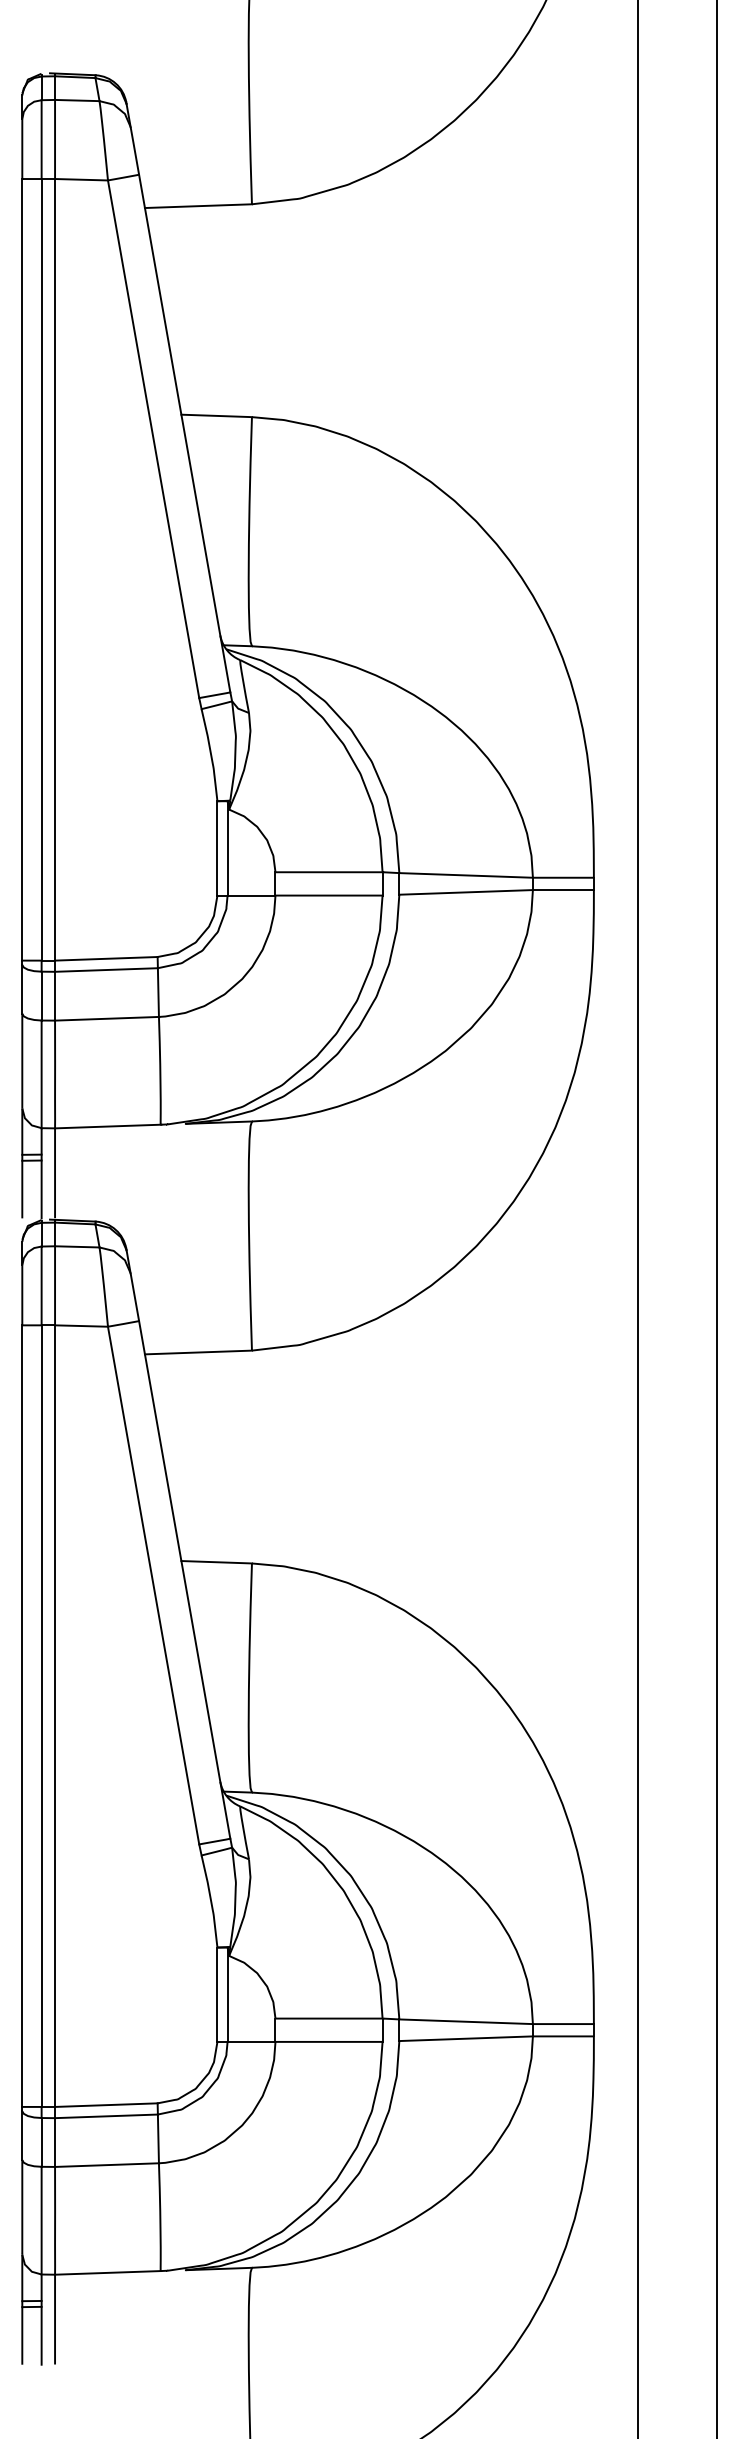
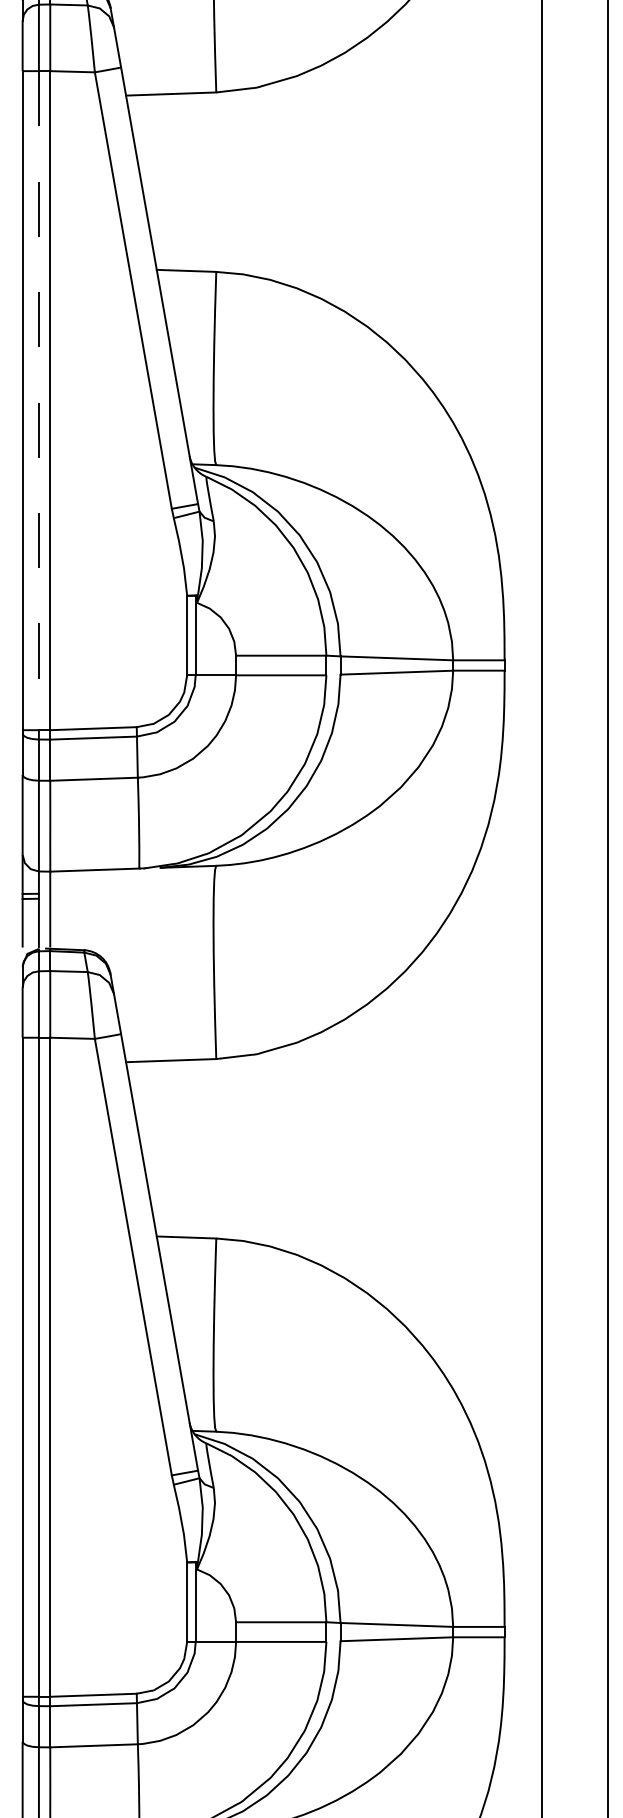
line: (41, 569) -> (38, 400), solid -> dashed

